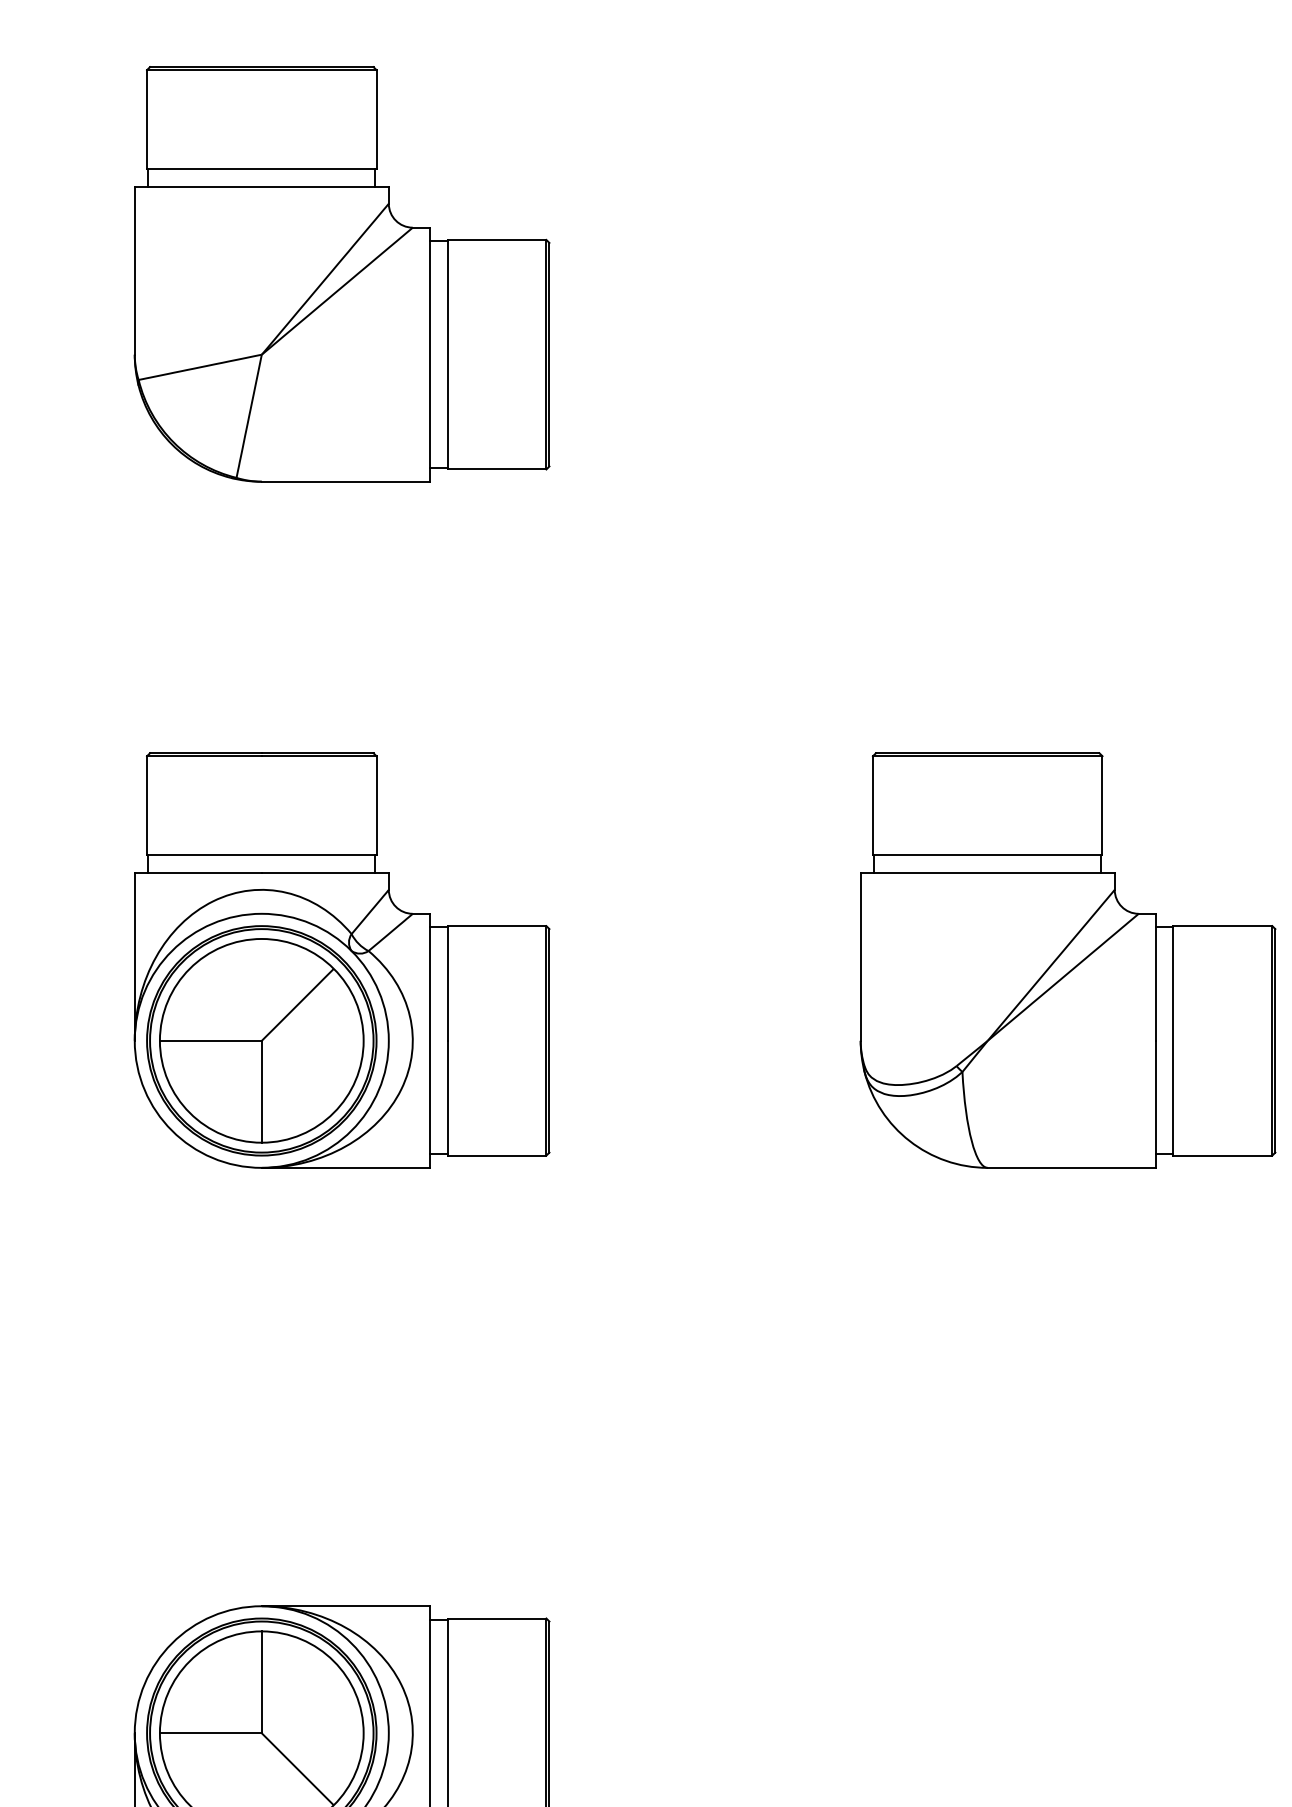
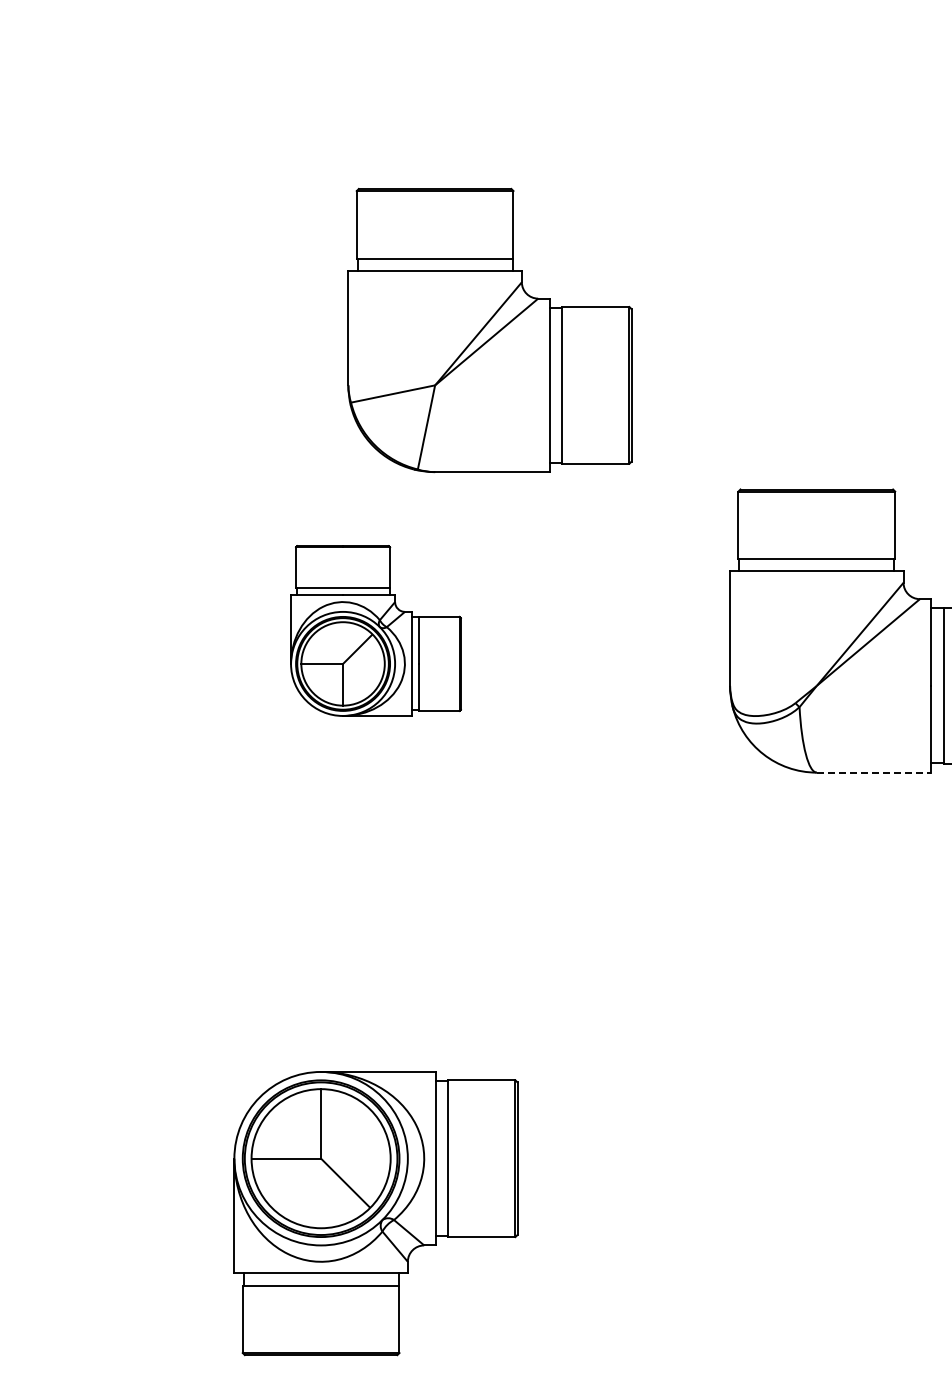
part: (341, 274) -> (489, 330), moved
part: (341, 959) -> (375, 630), size x0.6
line: (1072, 1167) -> (874, 772), solid -> dashed

